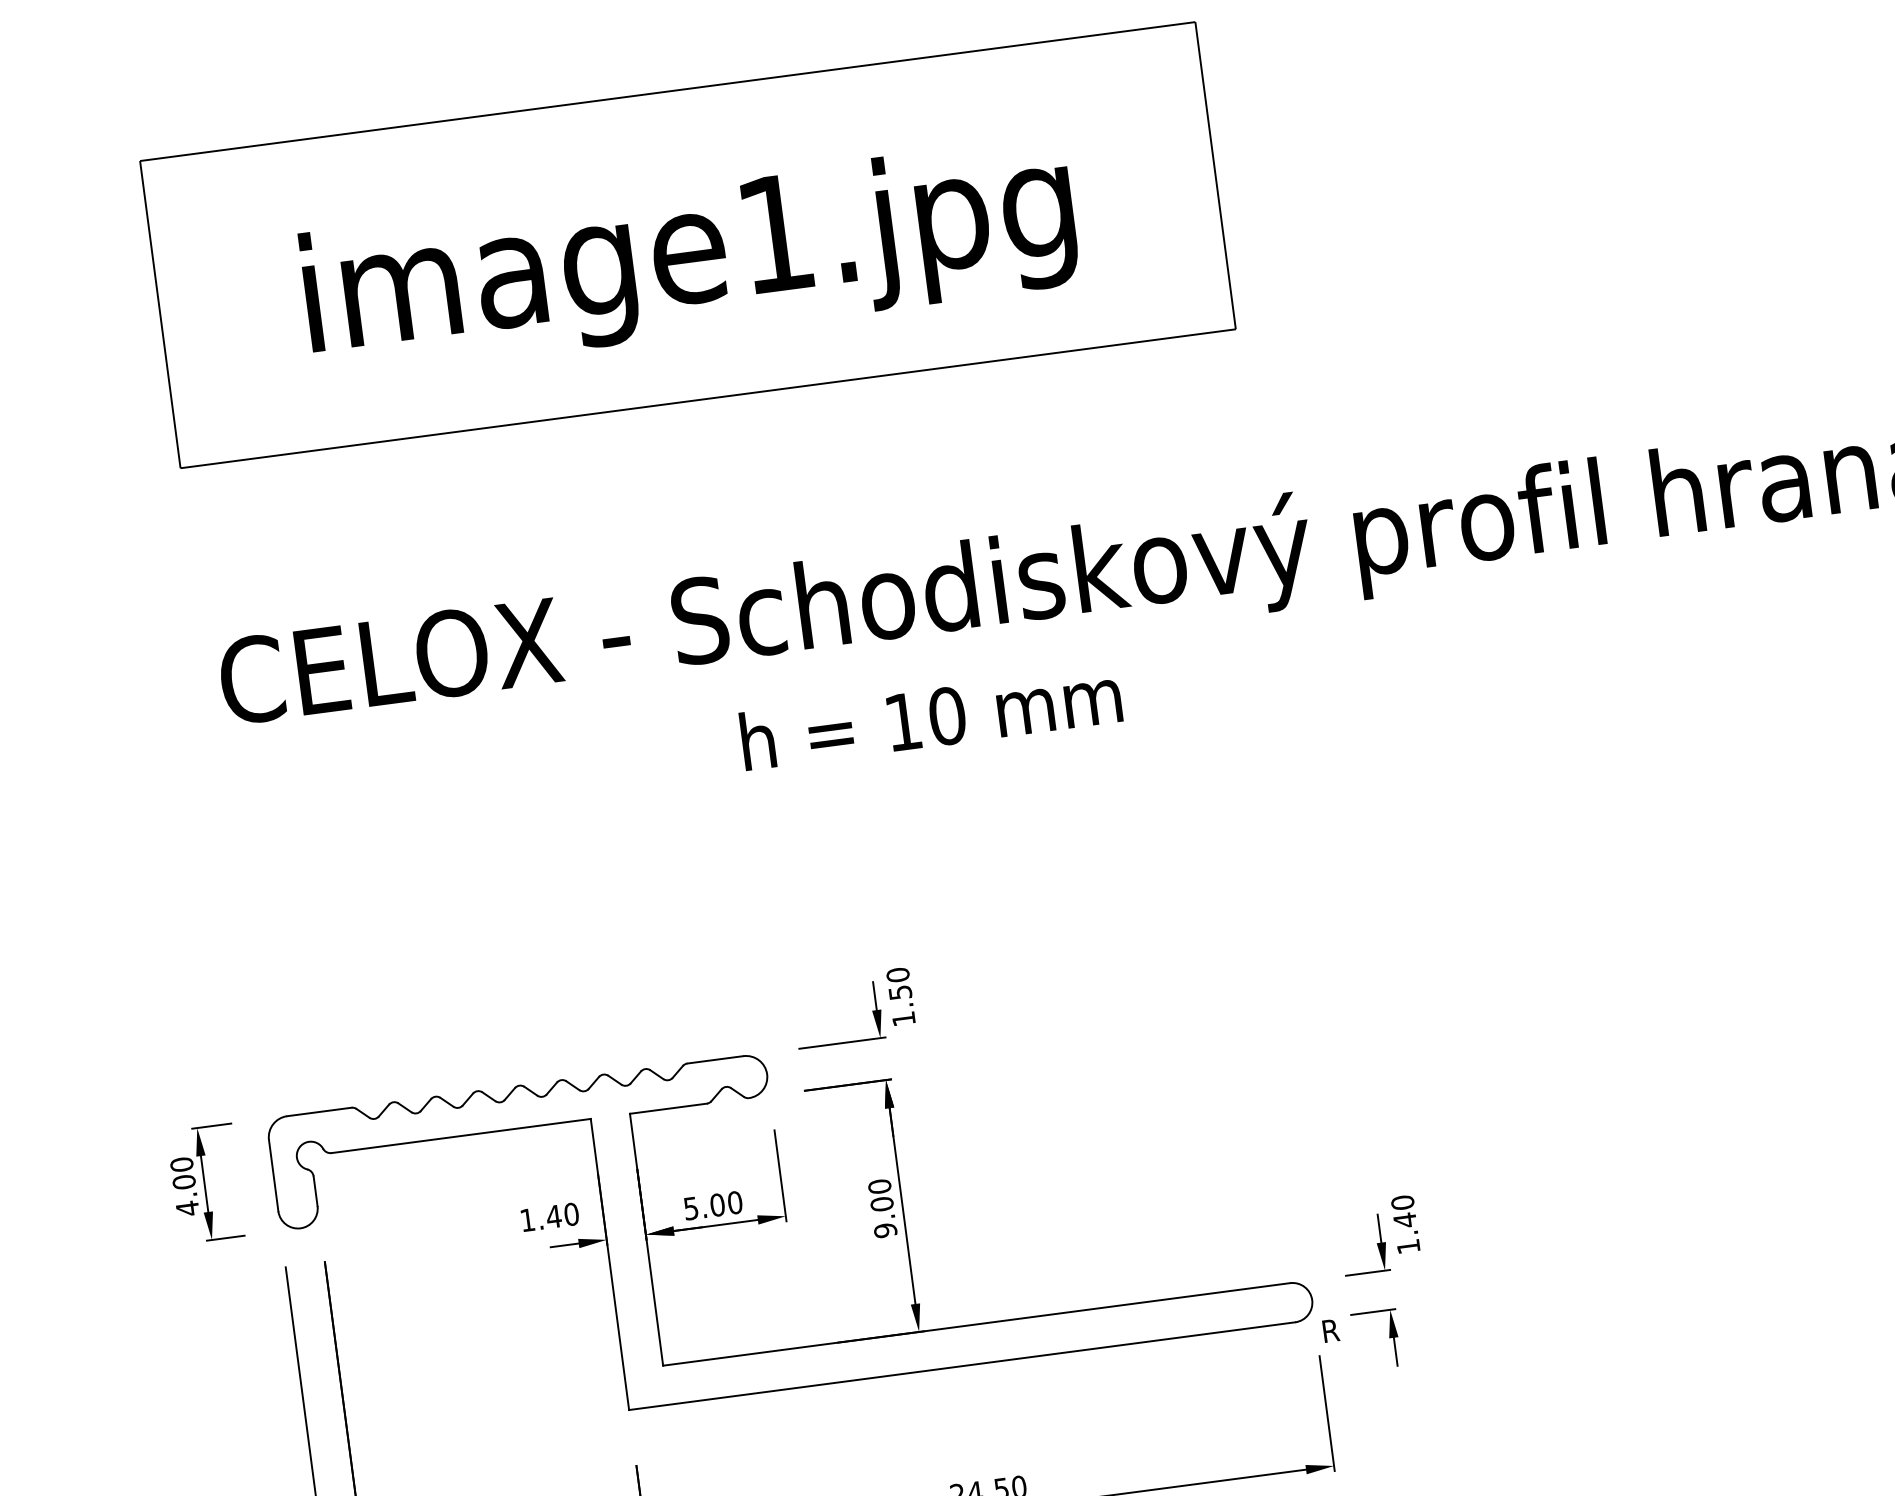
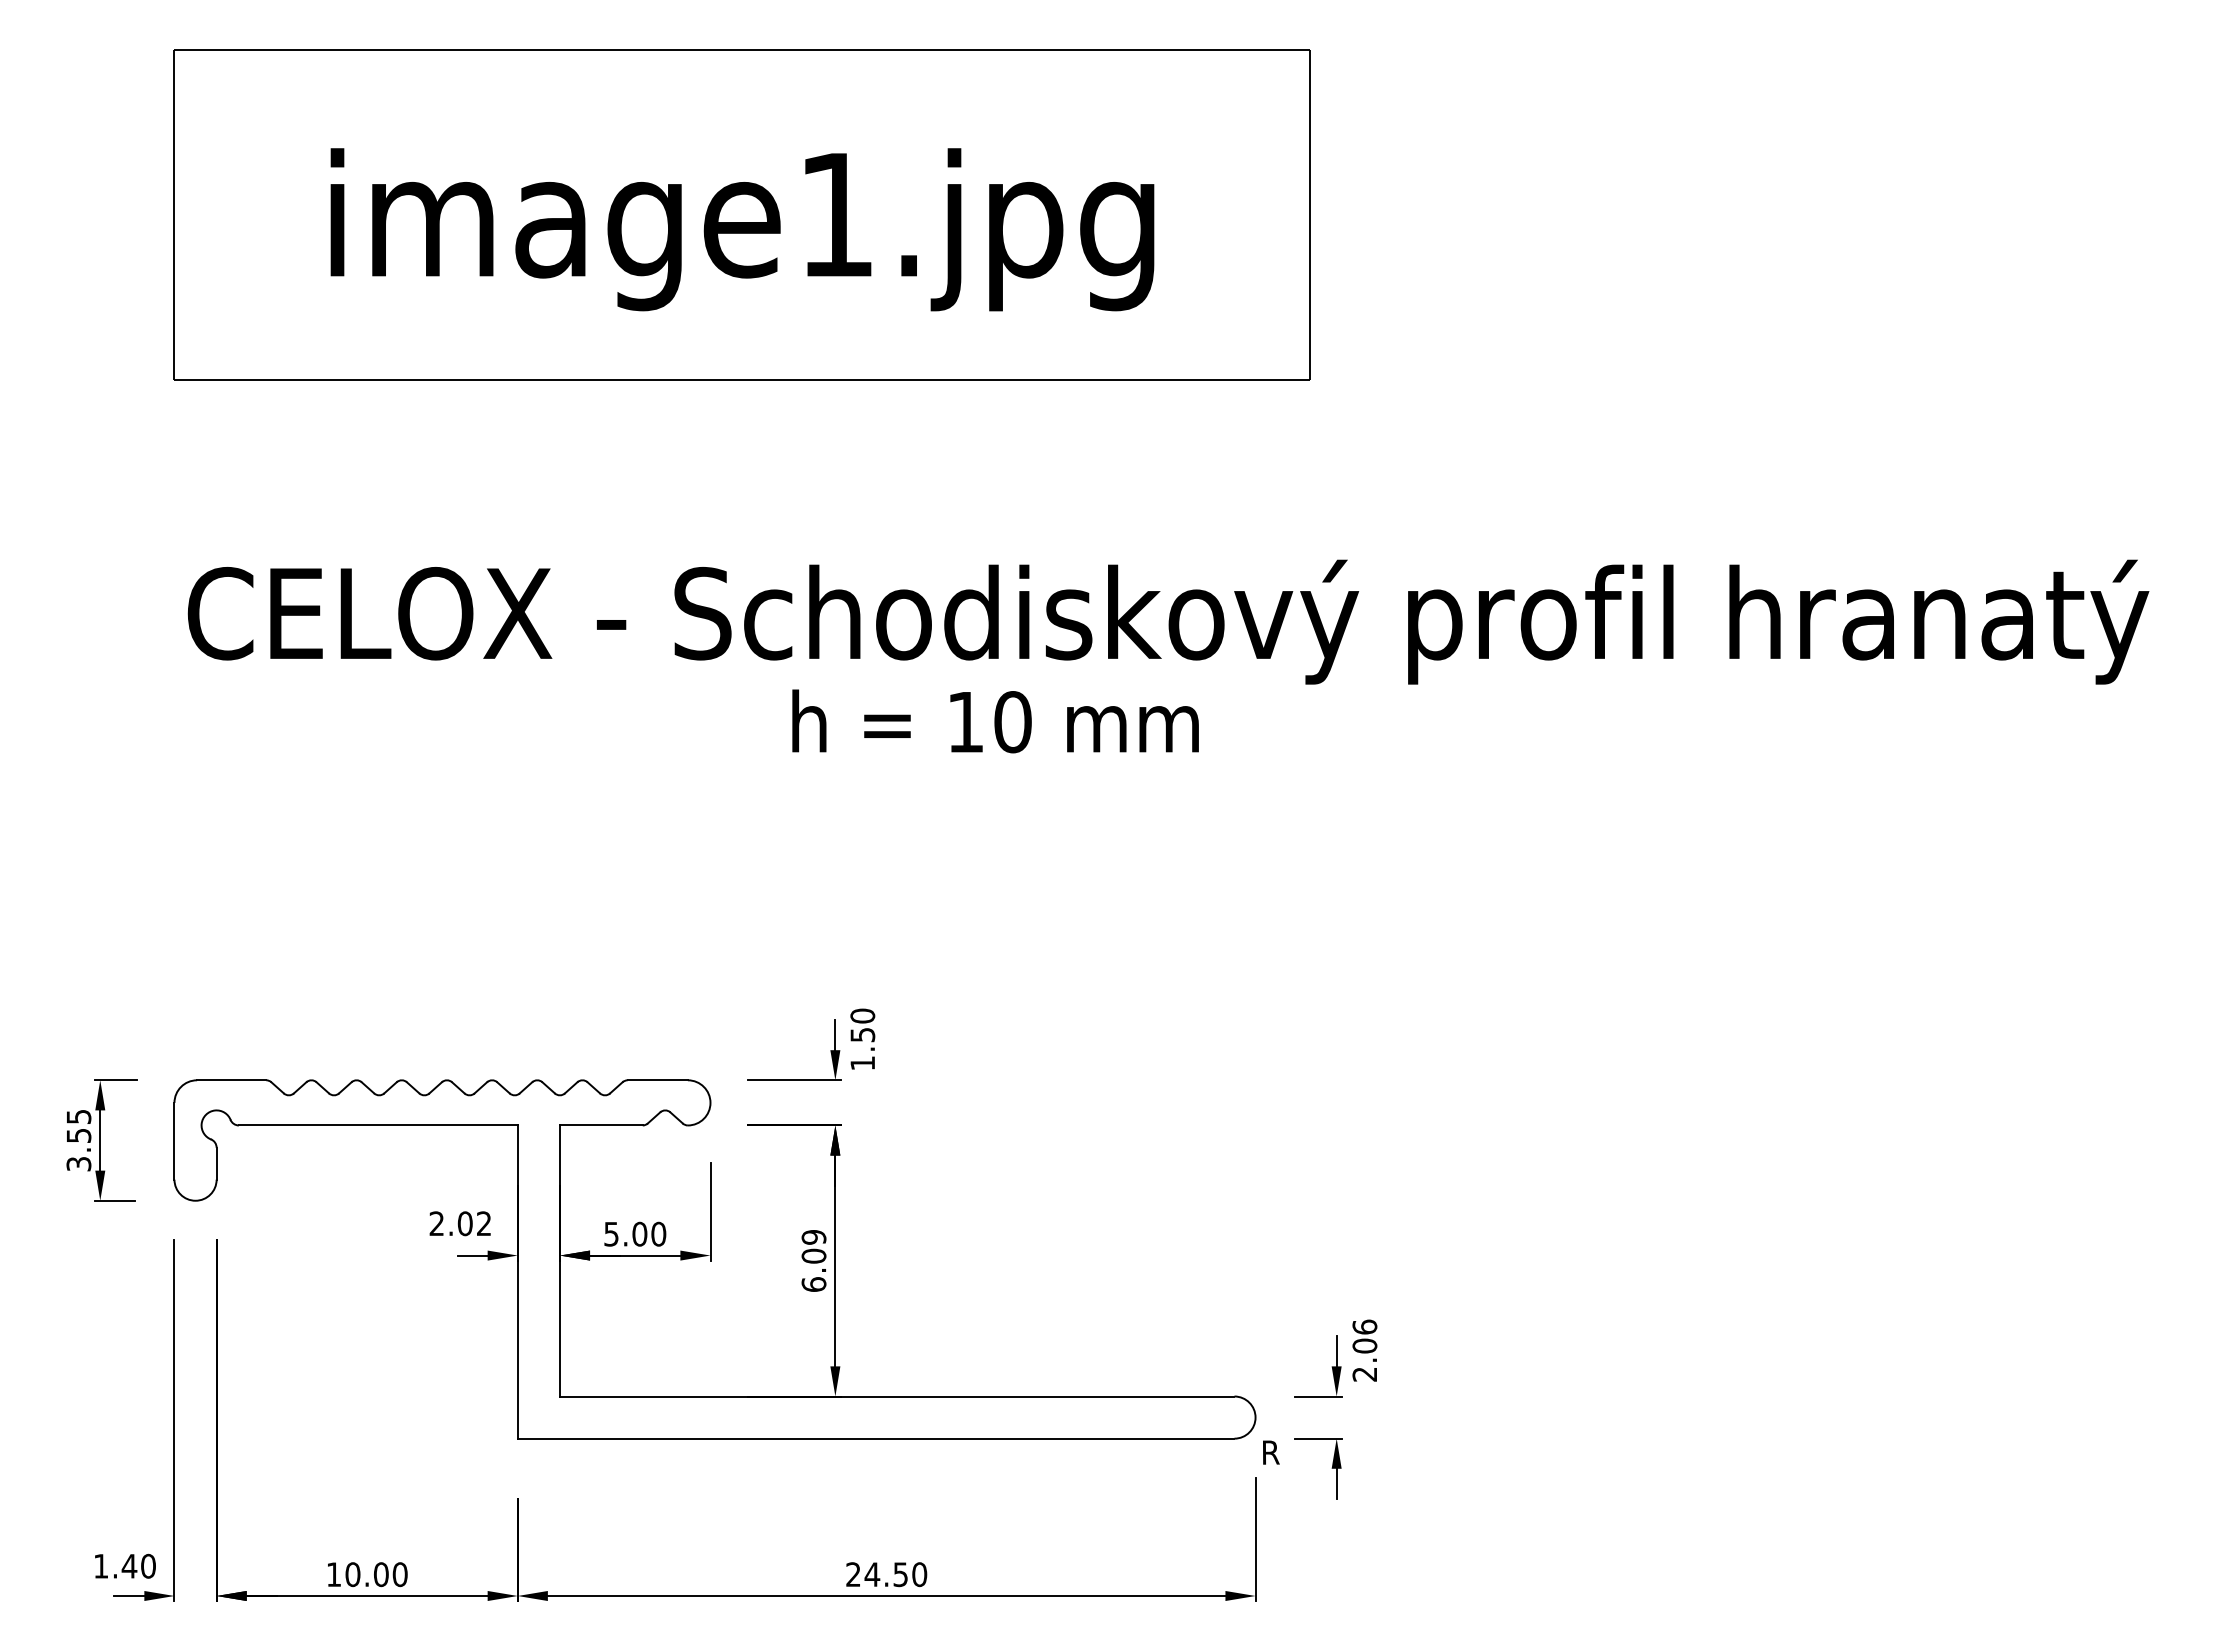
text: (931, 717) -> (995, 721), moved
text: (184, 1186) -> (78, 1140), 4.00 -> 3.55
text: (882, 1208) -> (813, 1260), 9.00 -> 6.09
text: (549, 1217) -> (460, 1223), 1.40 -> 2.02
text: (1405, 1224) -> (1364, 1350), 1.40 -> 2.06

